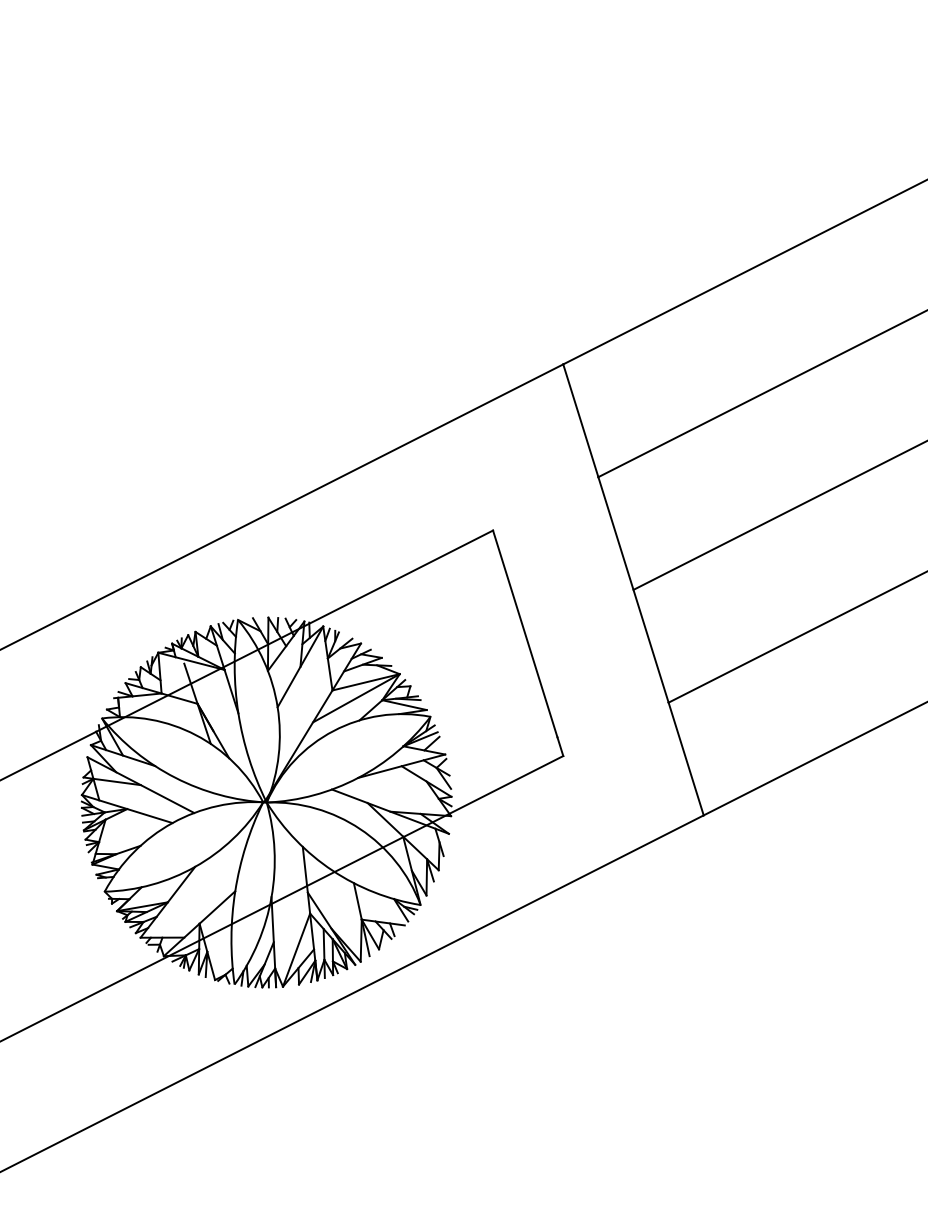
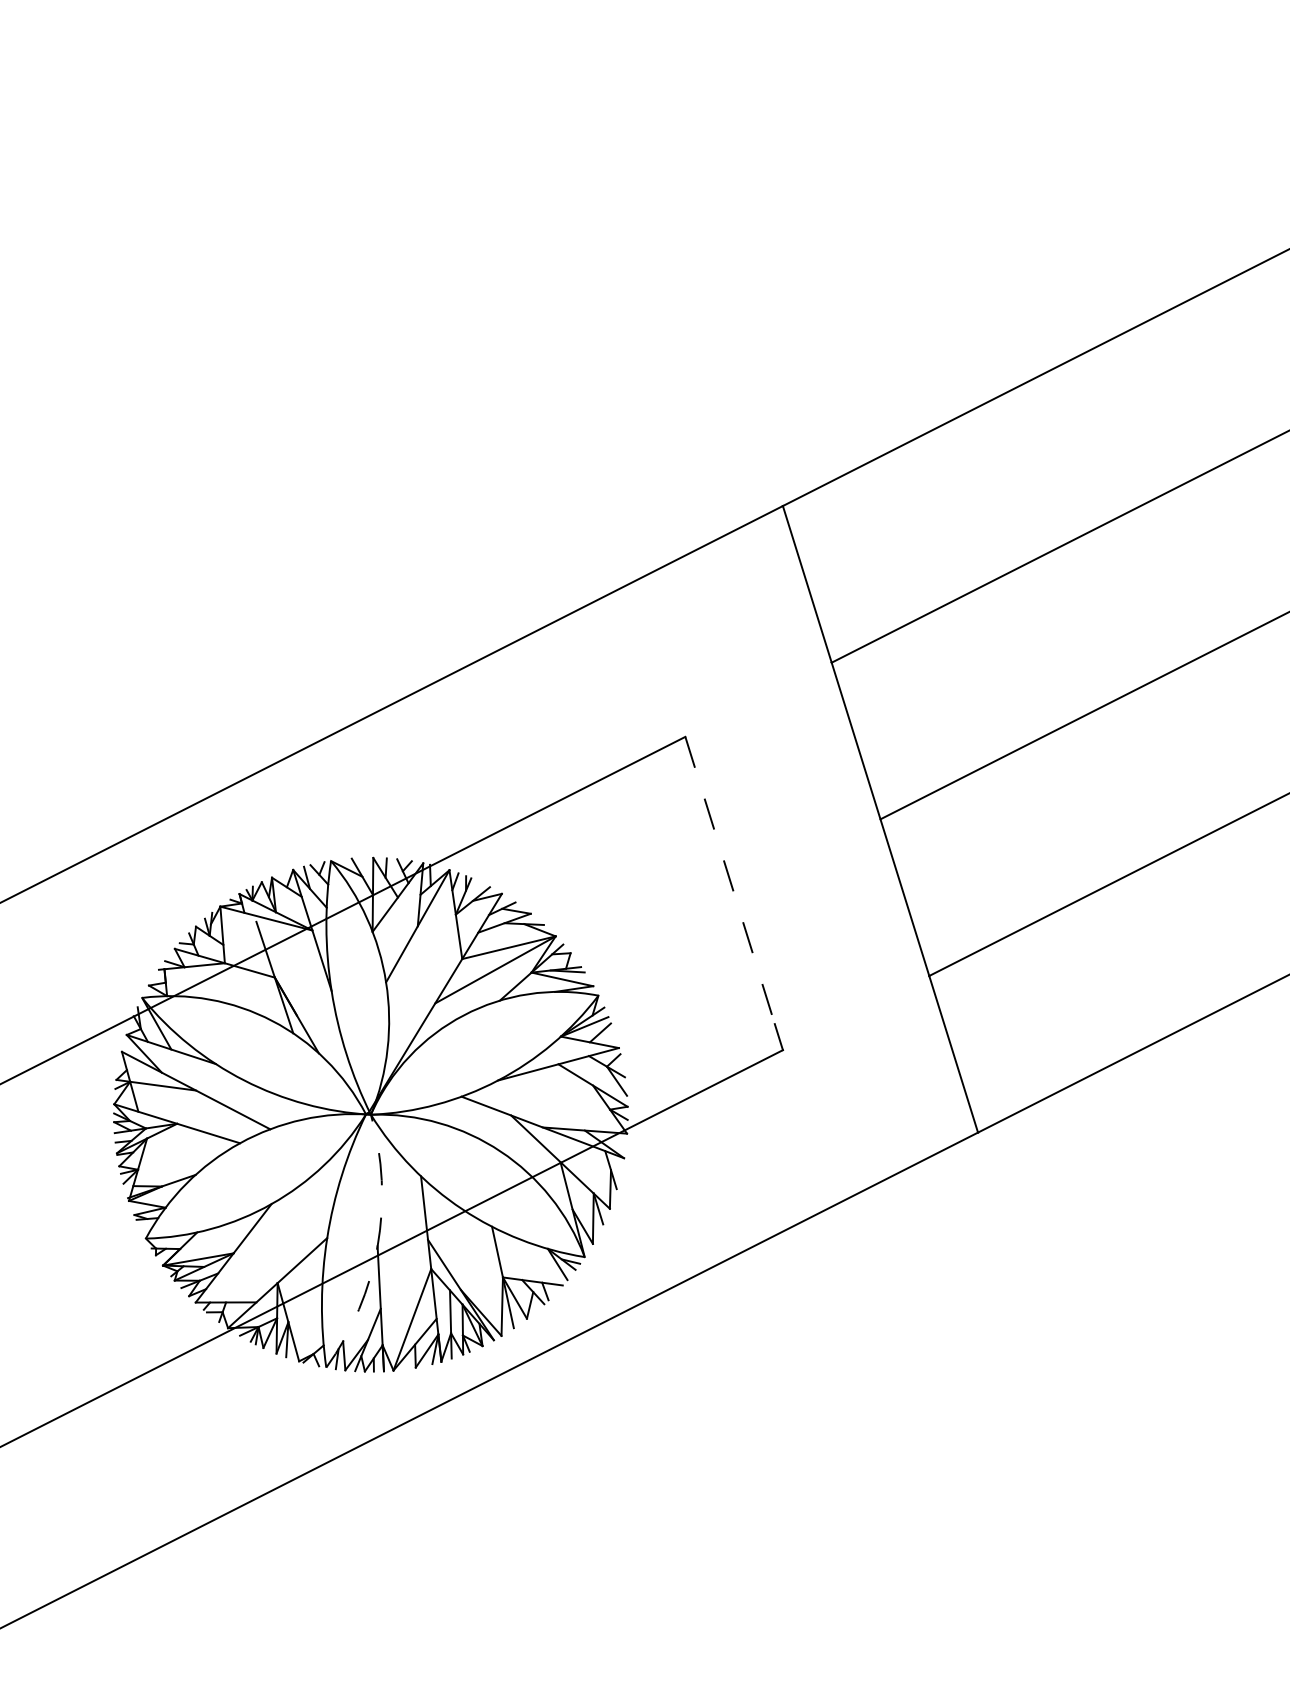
line: (525, 633) -> (730, 880), solid -> dashed
arc: (271, 897) -> (377, 1246), solid -> dashed

